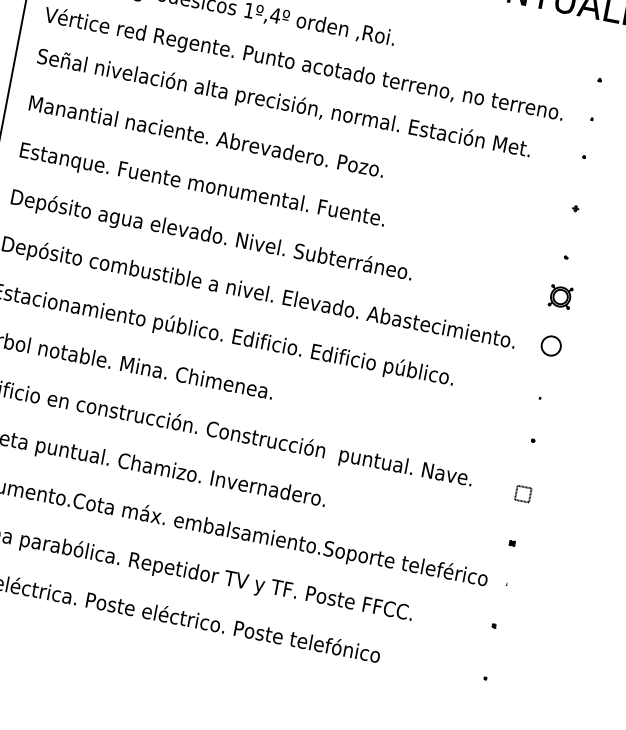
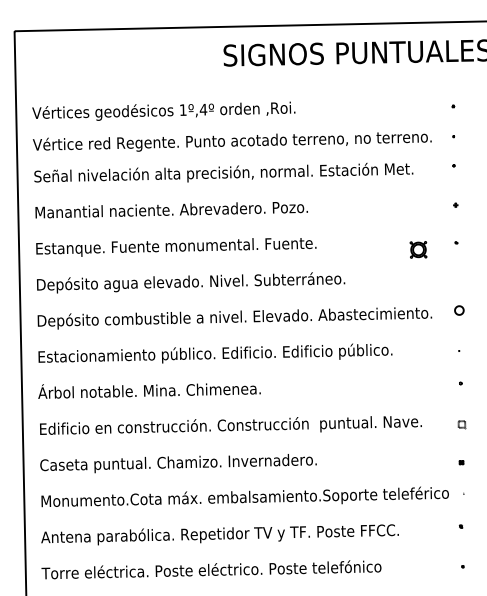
part: (560, 296) -> (418, 249), moved
part: (551, 345) -> (459, 310), size x0.6
part: (522, 494) -> (461, 424), size x0.6

